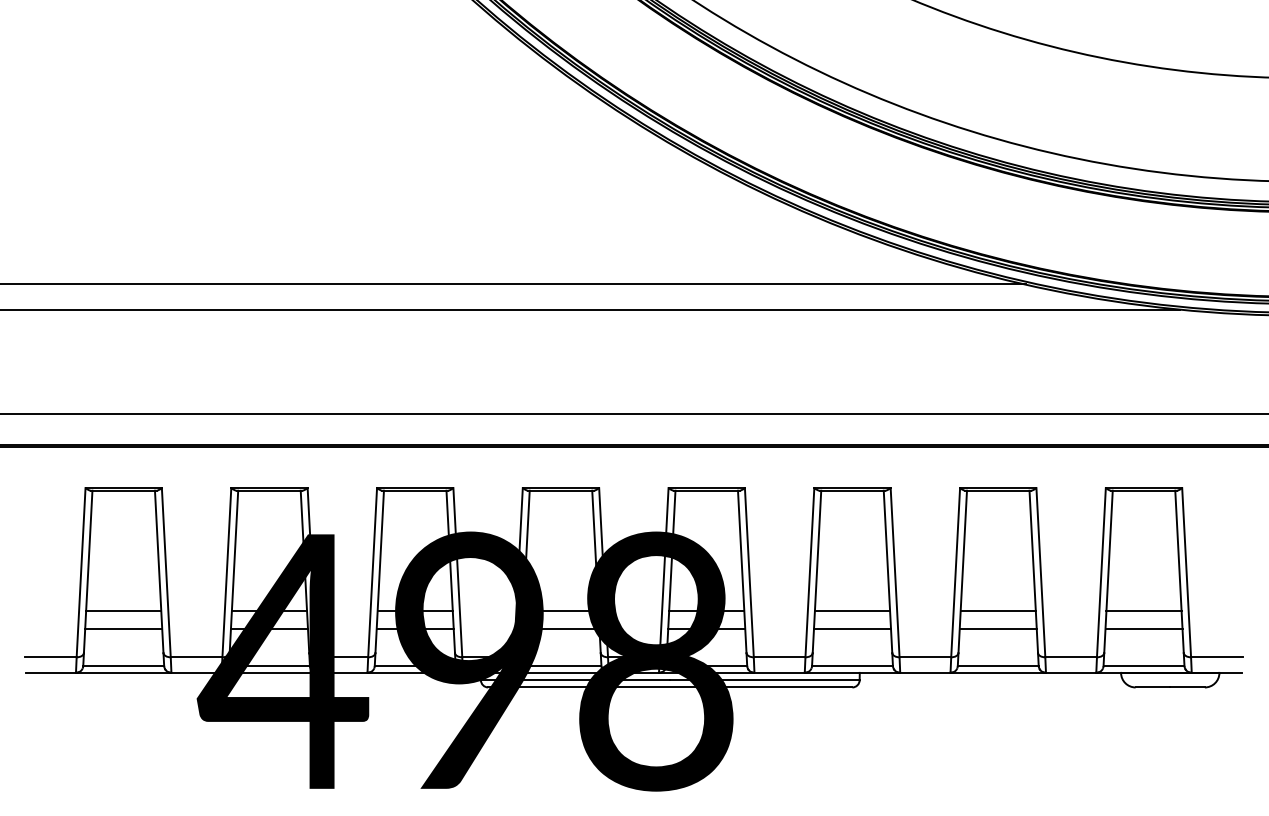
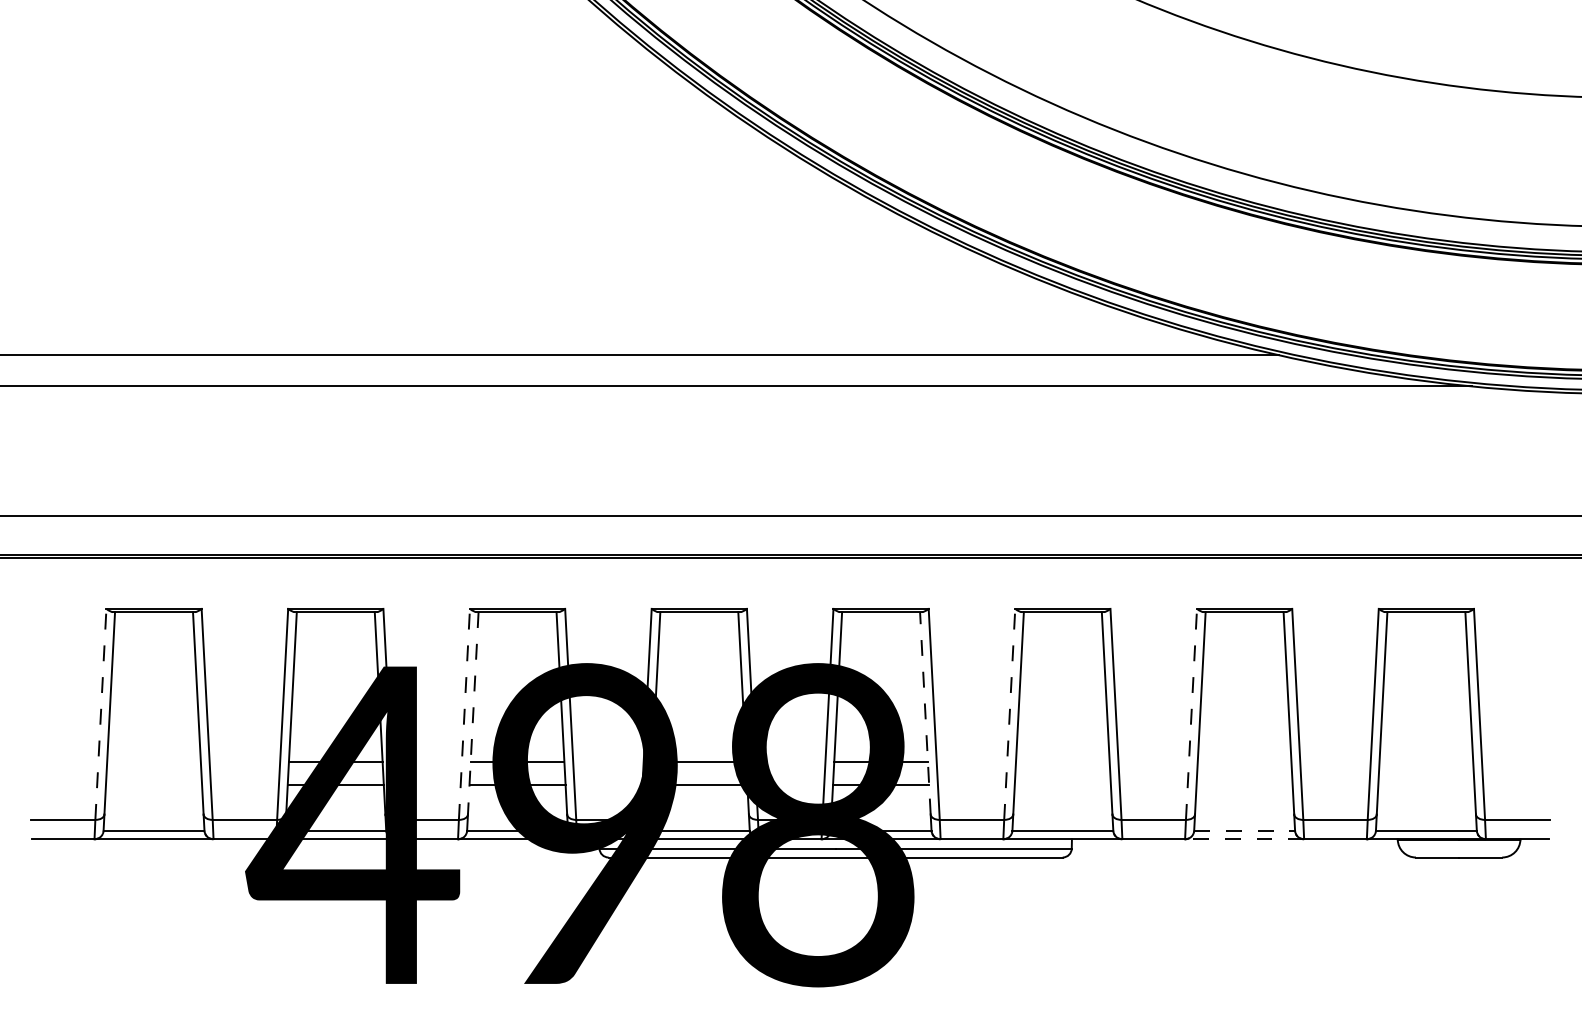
line: (379, 571) -> (473, 713), solid -> dashed
line: (742, 571) -> (925, 712), solid -> dashed
line: (80, 572) -> (100, 714), solid -> dashed
line: (372, 572) -> (464, 714), solid -> dashed
line: (809, 572) -> (1009, 714), solid -> dashed
line: (955, 572) -> (1191, 714), solid -> dashed
line: (123, 611) -> (153, 762), removed
line: (852, 611) -> (1062, 762), removed
line: (998, 611) -> (1244, 762), removed
line: (1144, 611) -> (1426, 762), removed
line: (124, 628) -> (154, 784), removed
line: (852, 628) -> (1062, 784), removed
line: (998, 628) -> (1244, 784), removed
line: (1144, 628) -> (1426, 784), removed
line: (998, 665) -> (1245, 830), solid -> dashed
line: (998, 673) -> (1244, 839), solid -> dashed

